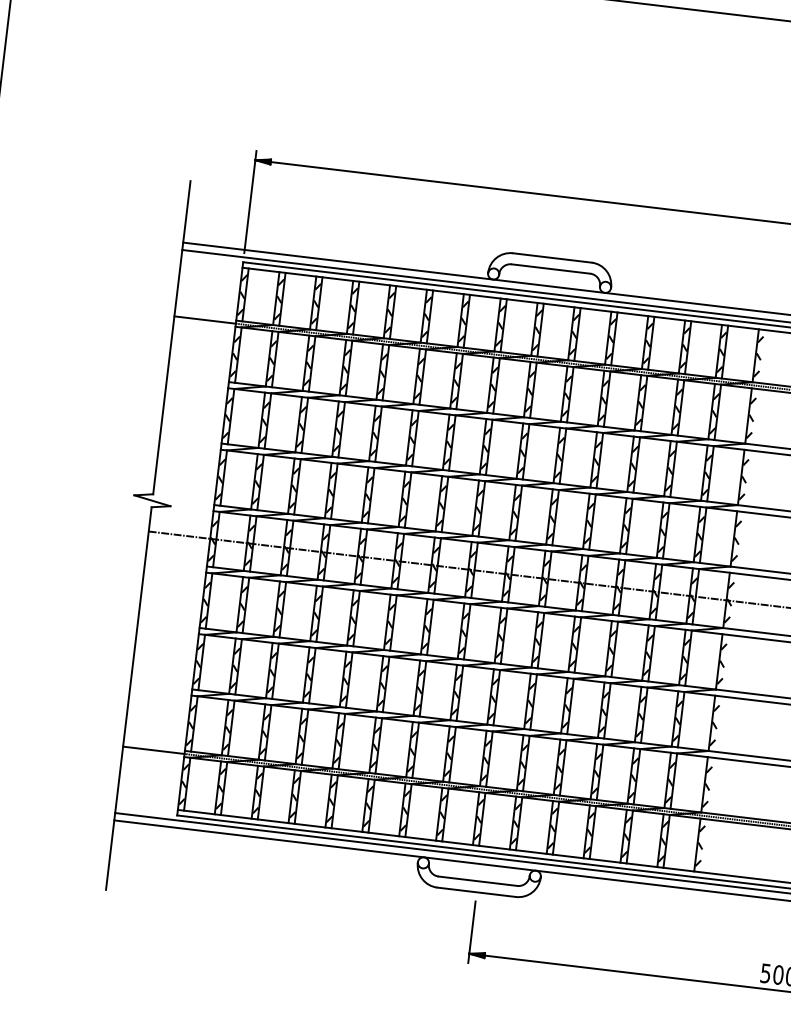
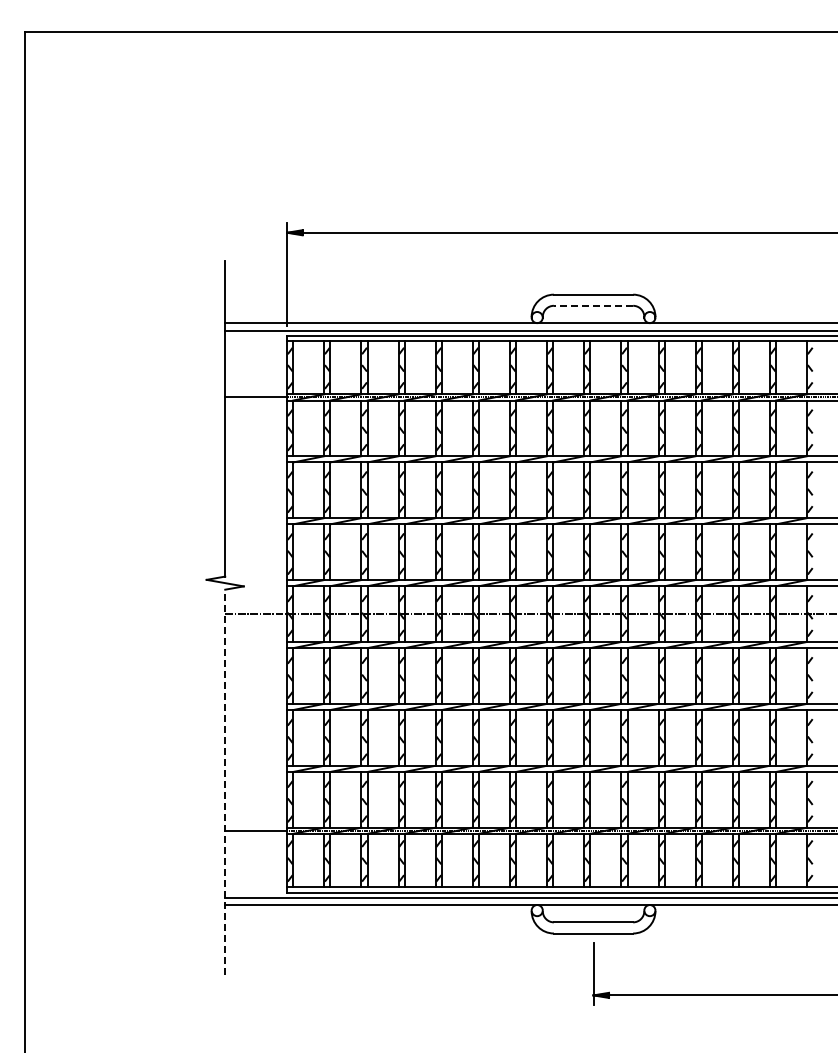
line: (550, 268) -> (593, 305), solid -> dashed
line: (129, 698) -> (225, 782), solid -> dashed

